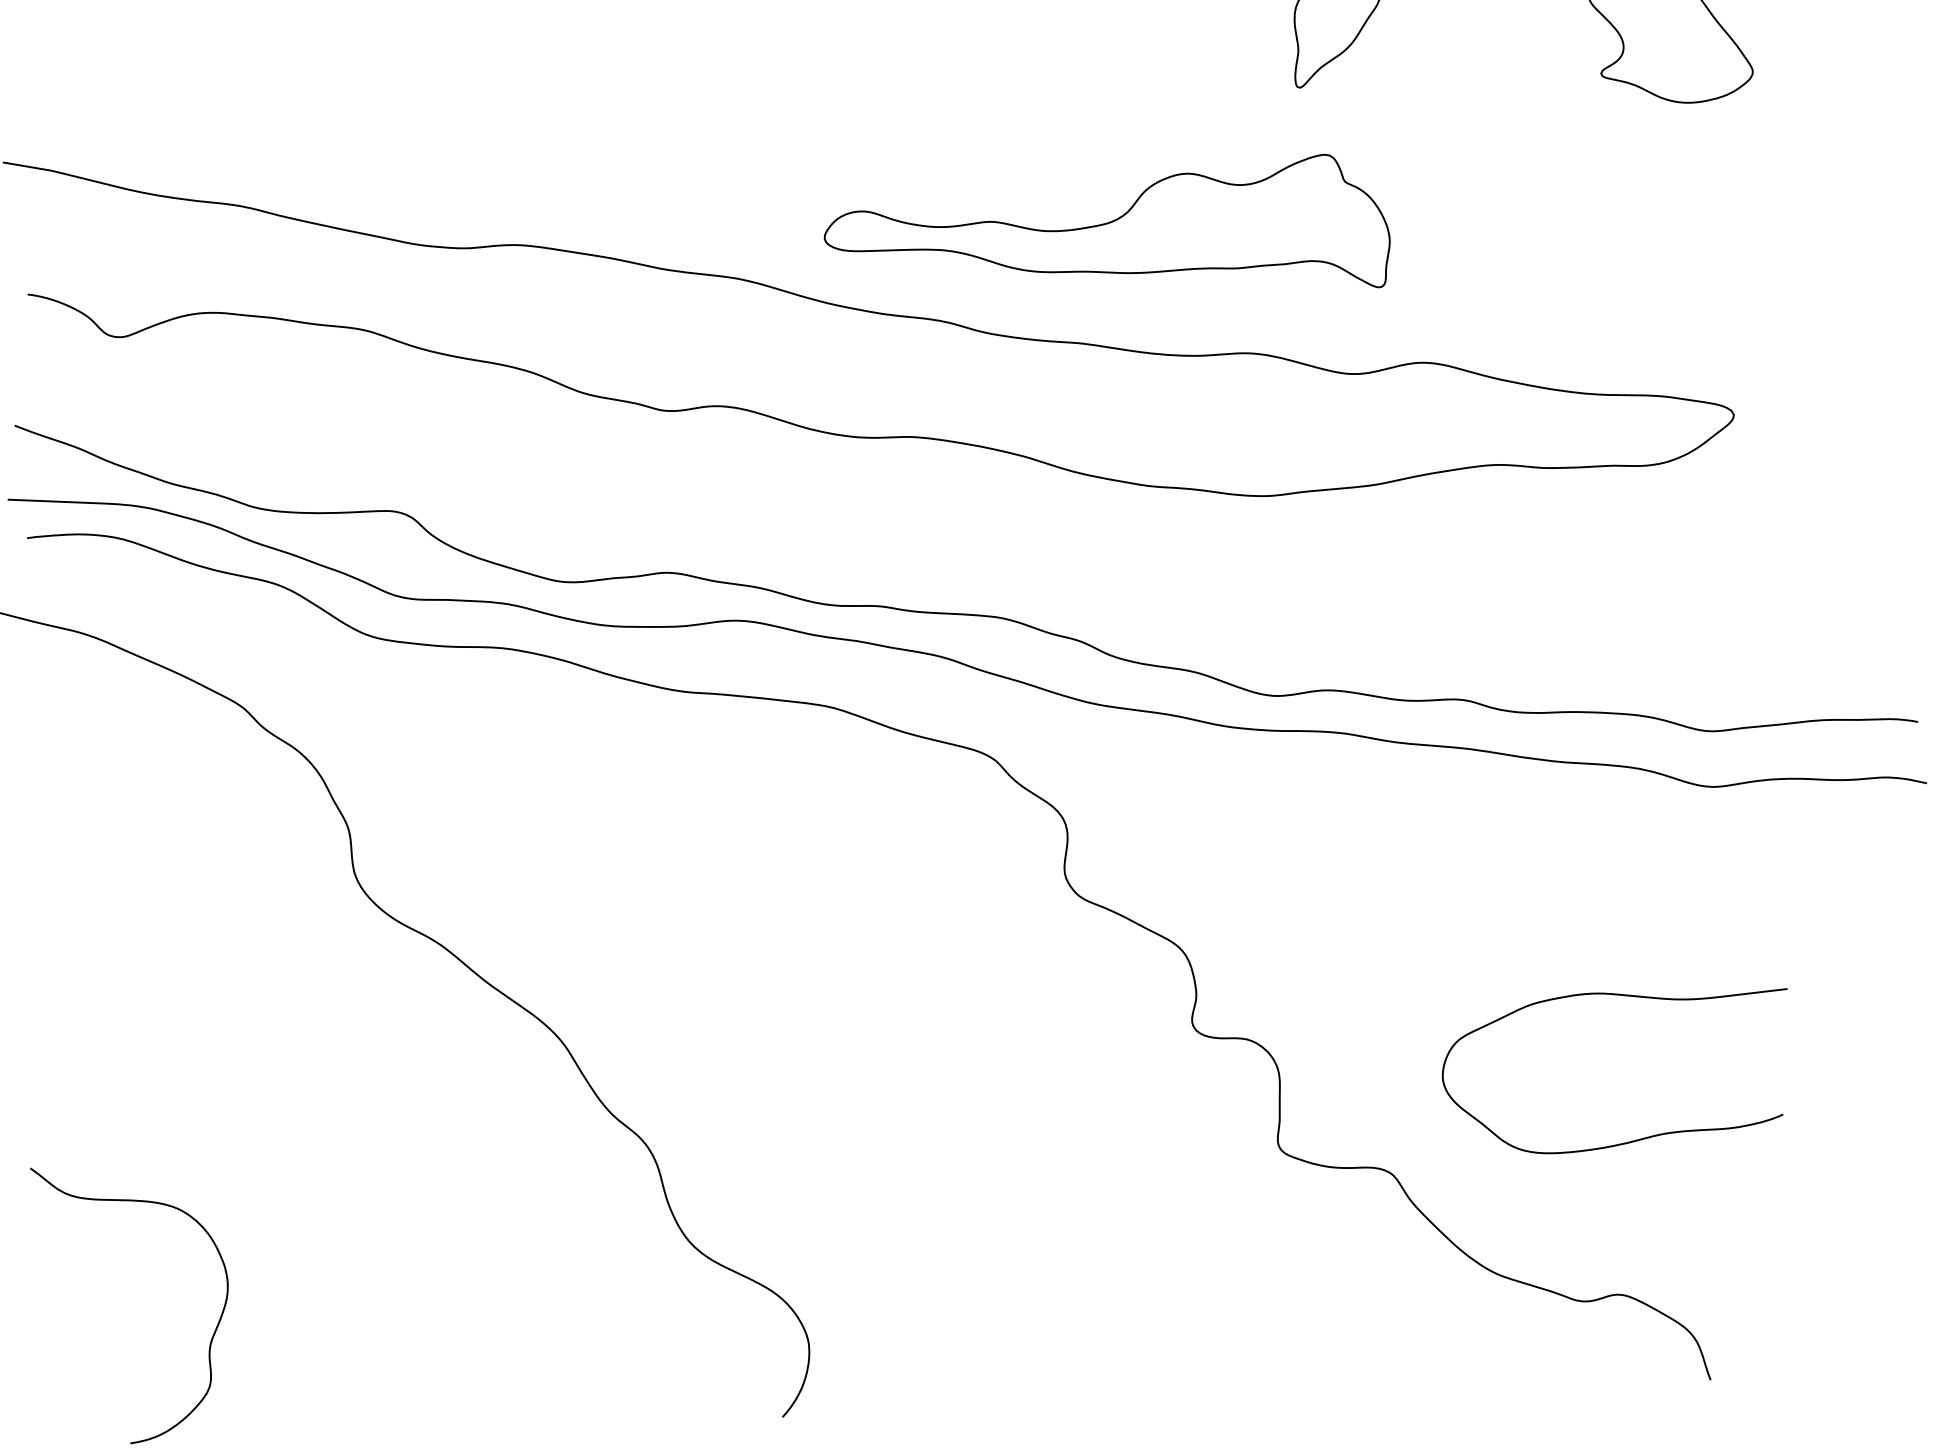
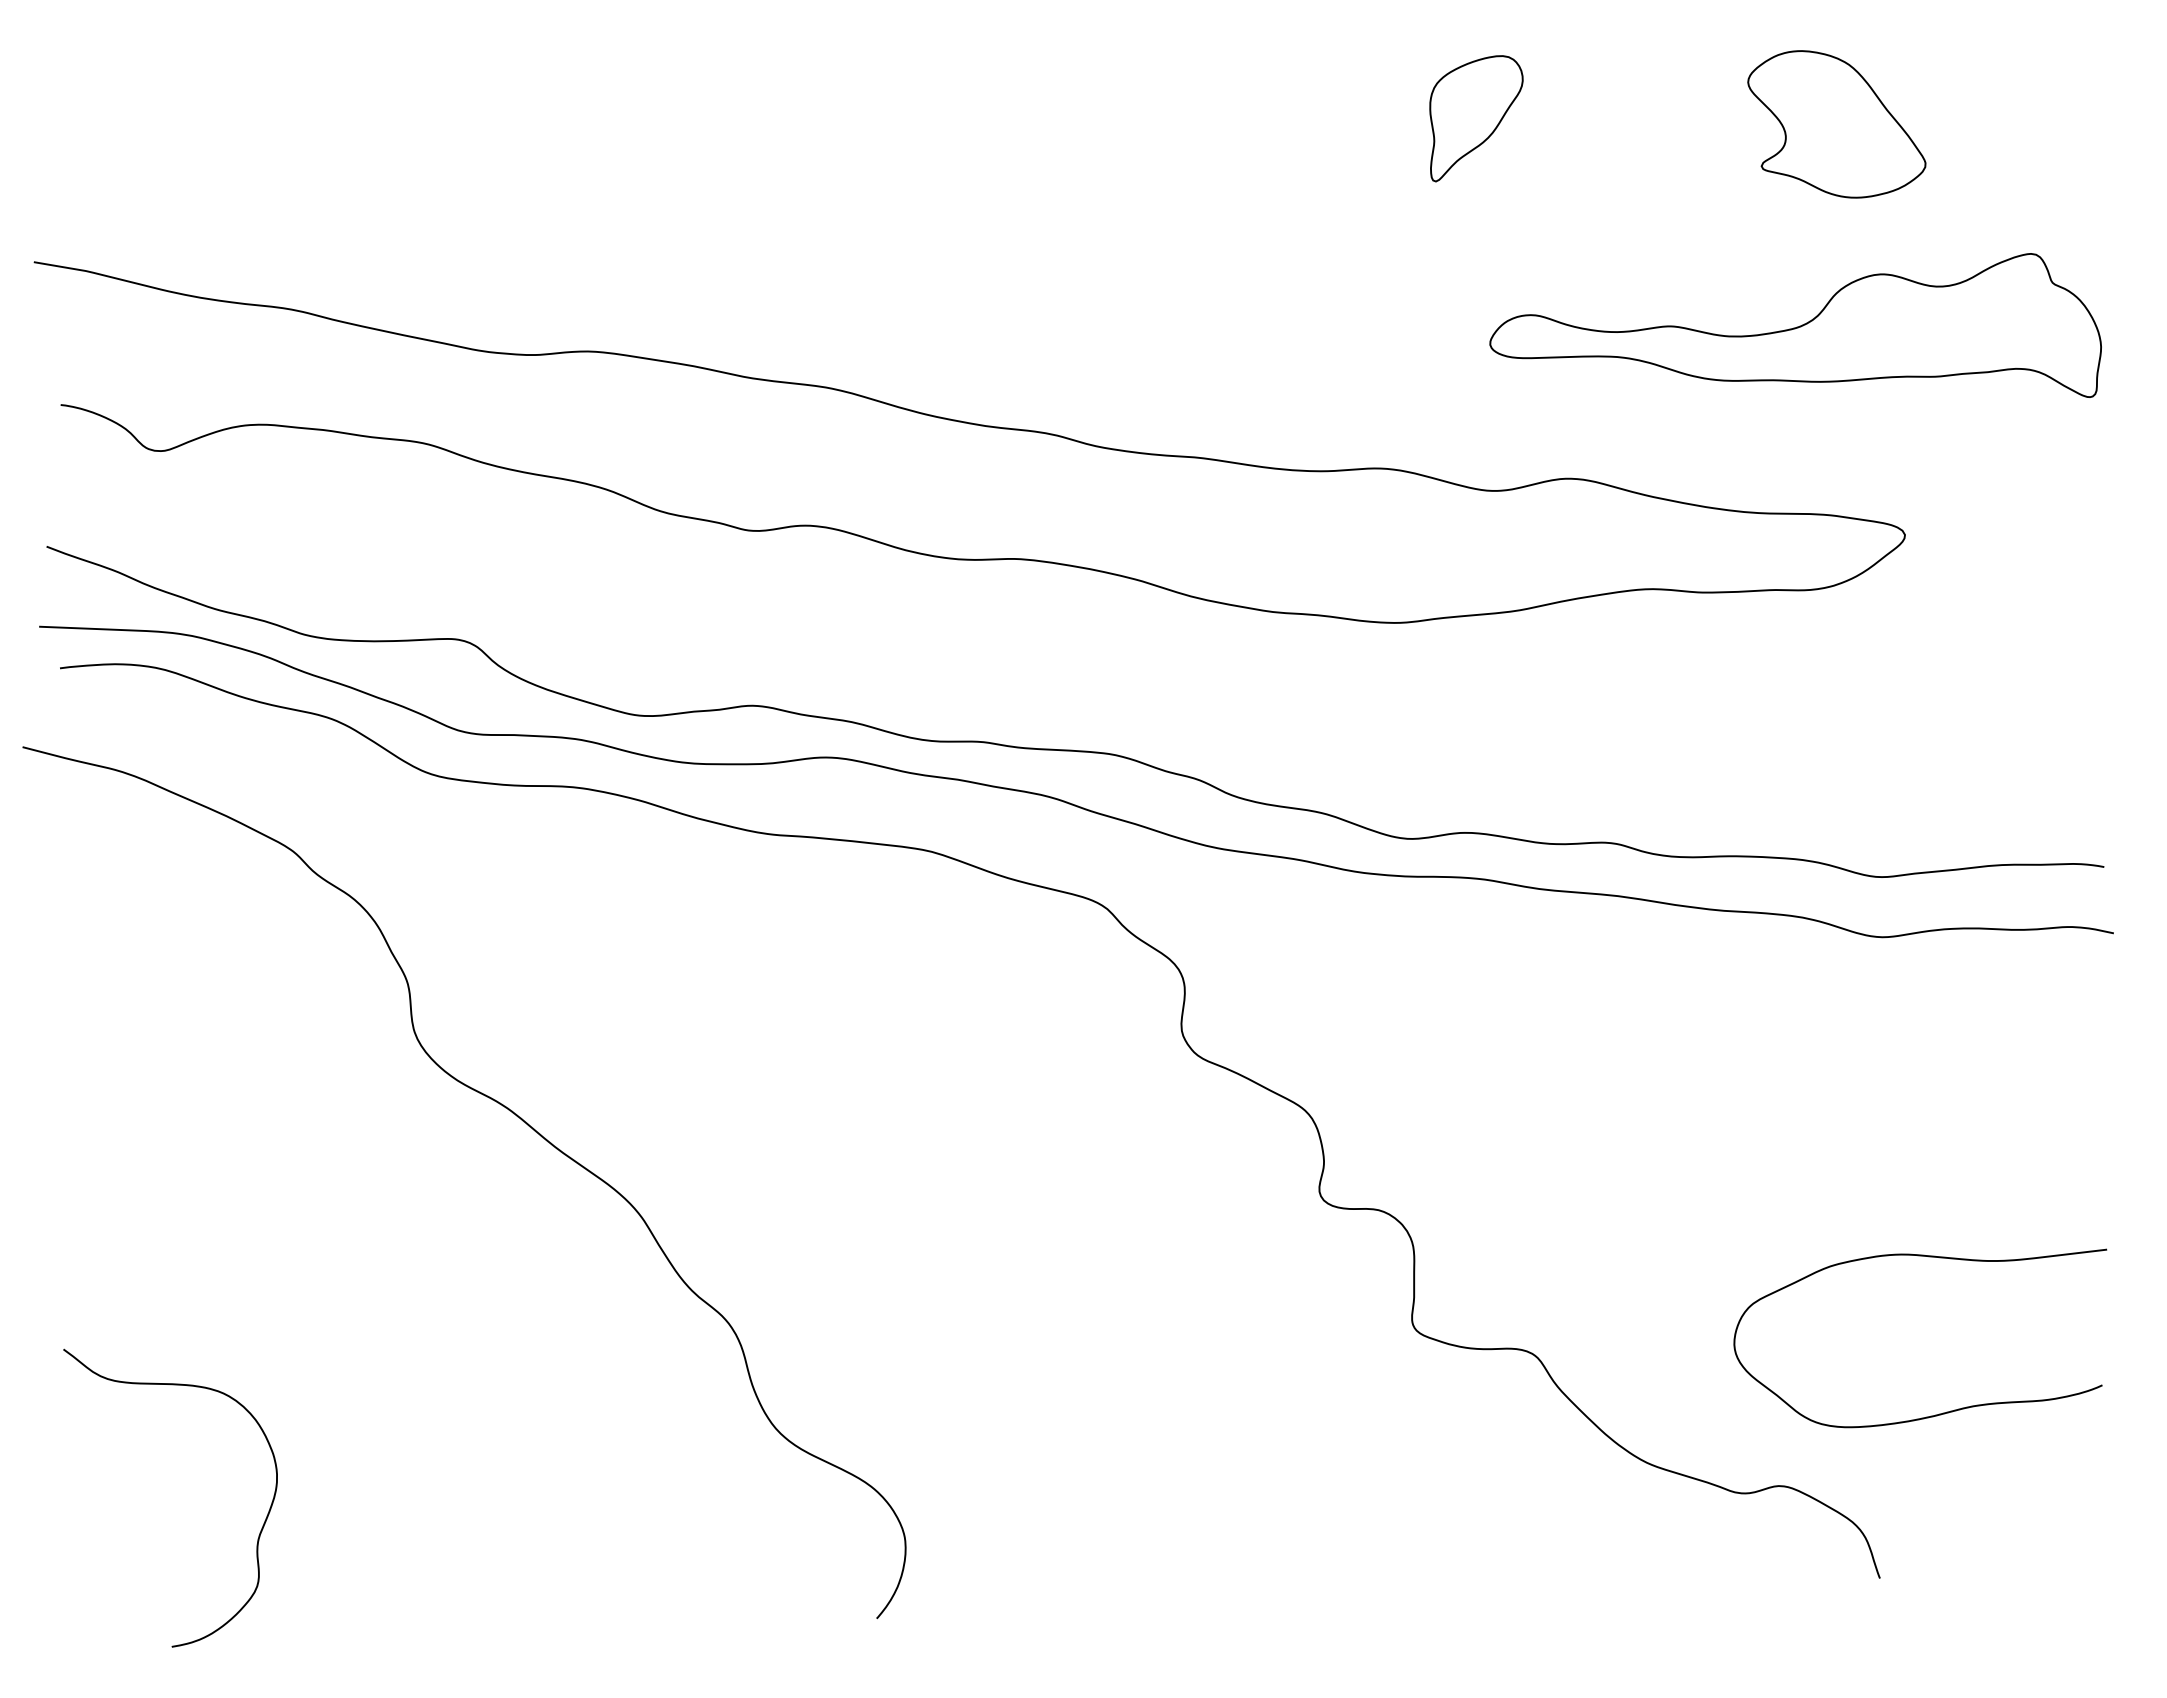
part: (1107, 221) -> (1795, 325), moved
curve: (1632, 1140) -> (1939, 1413), moved

